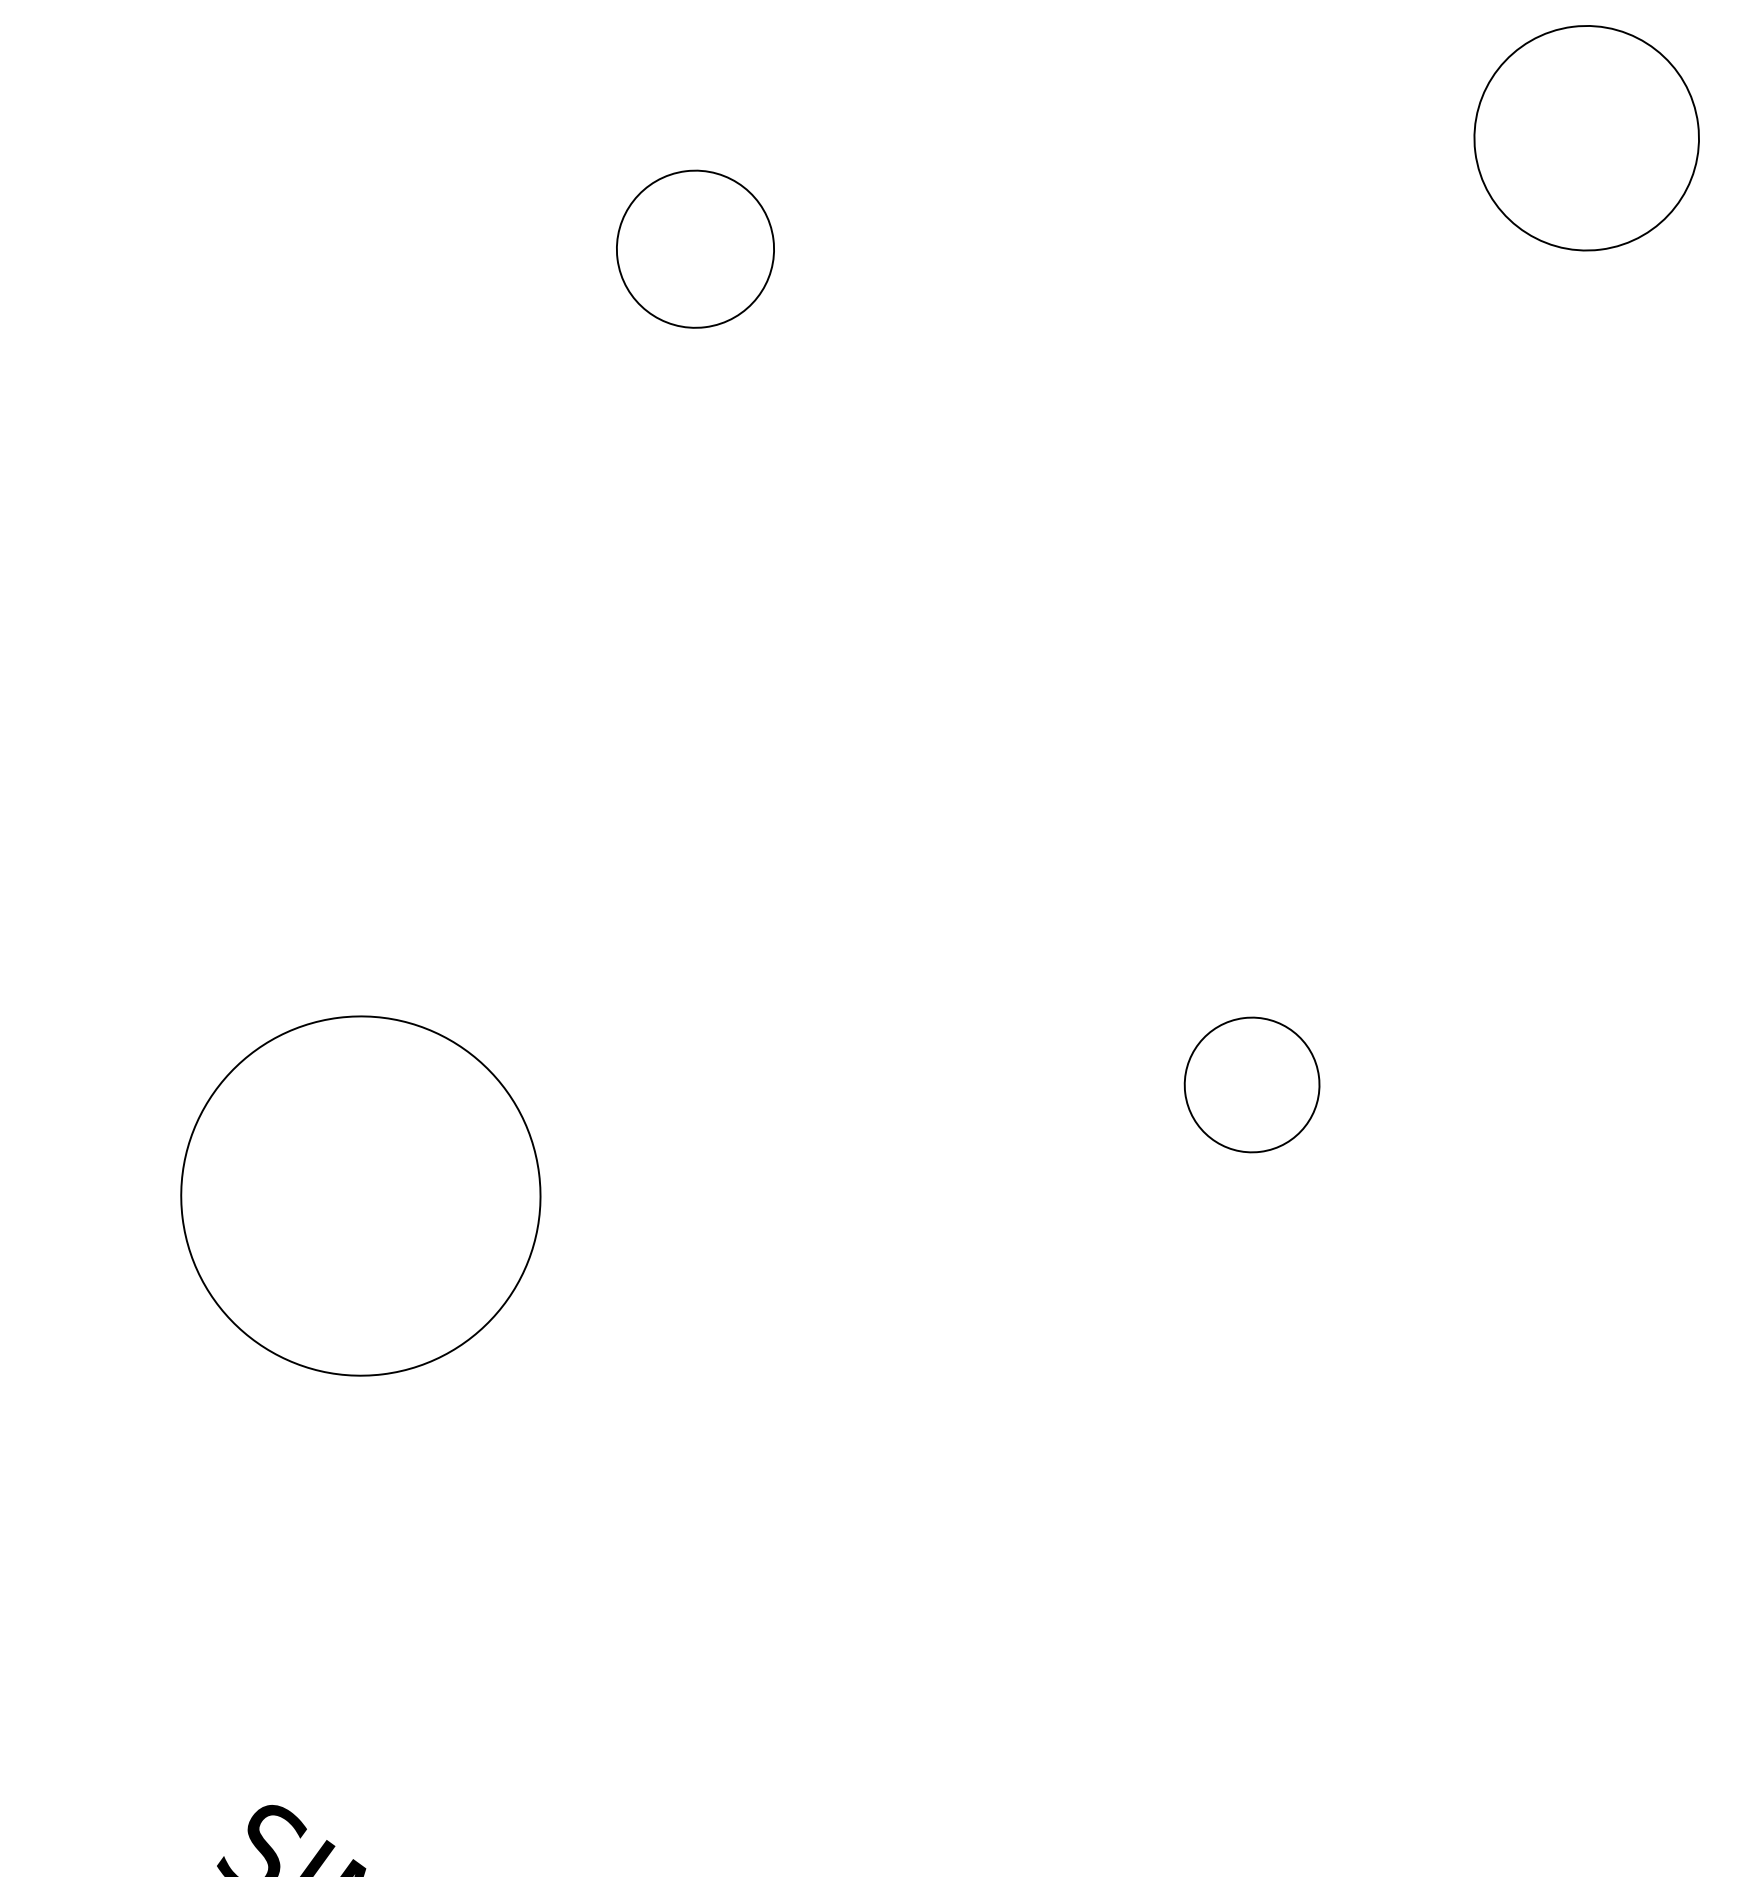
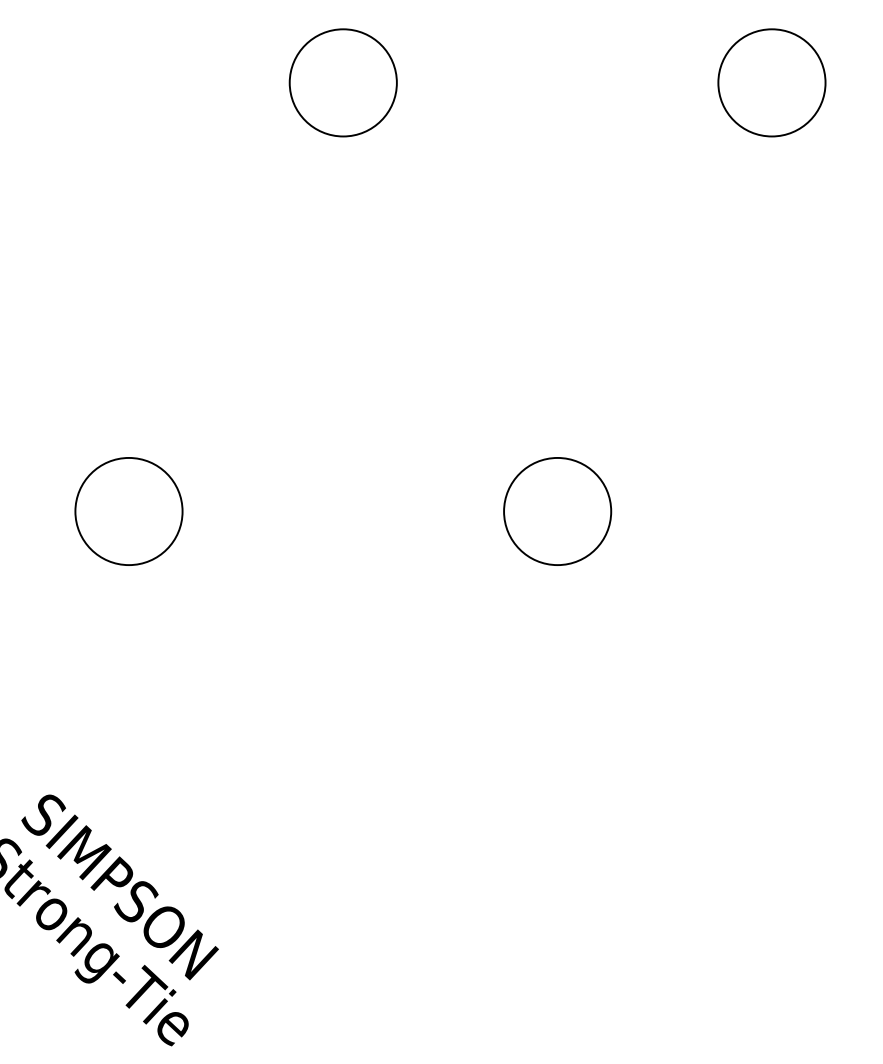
circle: (693, 248) -> (342, 82), size x1.43
circle: (1251, 1084) -> (557, 511), size x1.67
circle: (359, 1196) -> (128, 511), size x0.62

